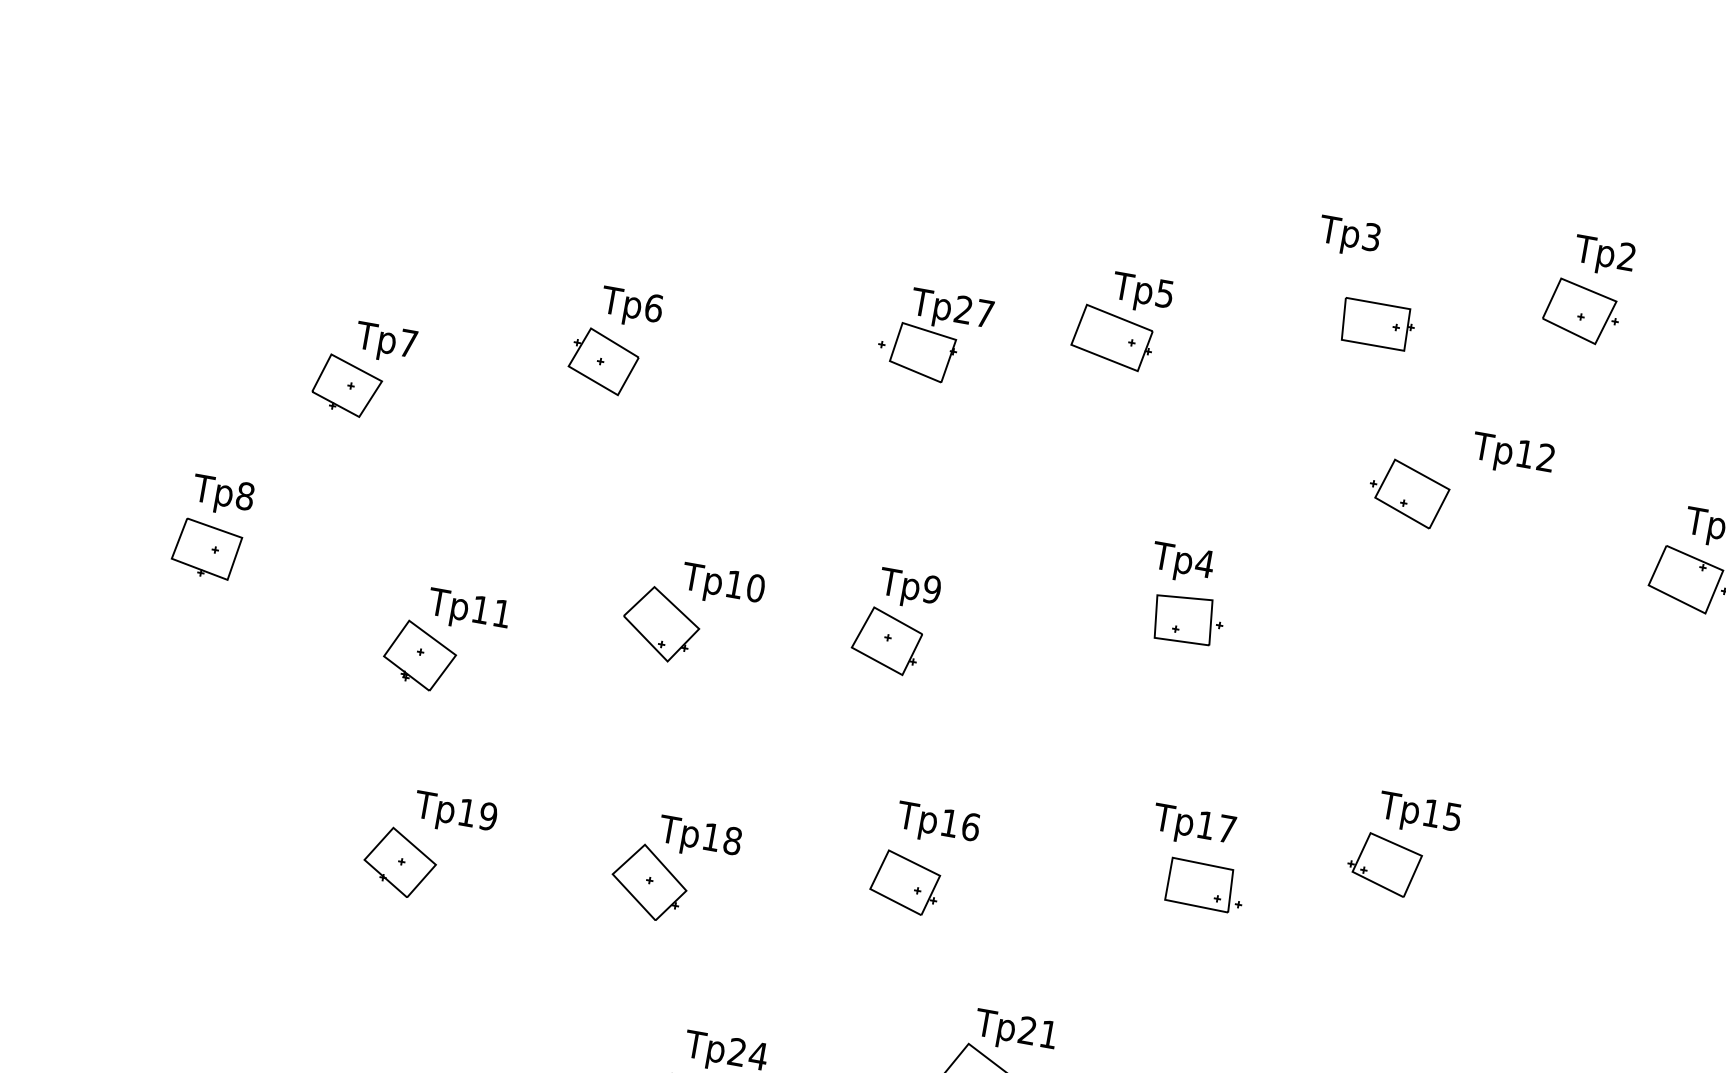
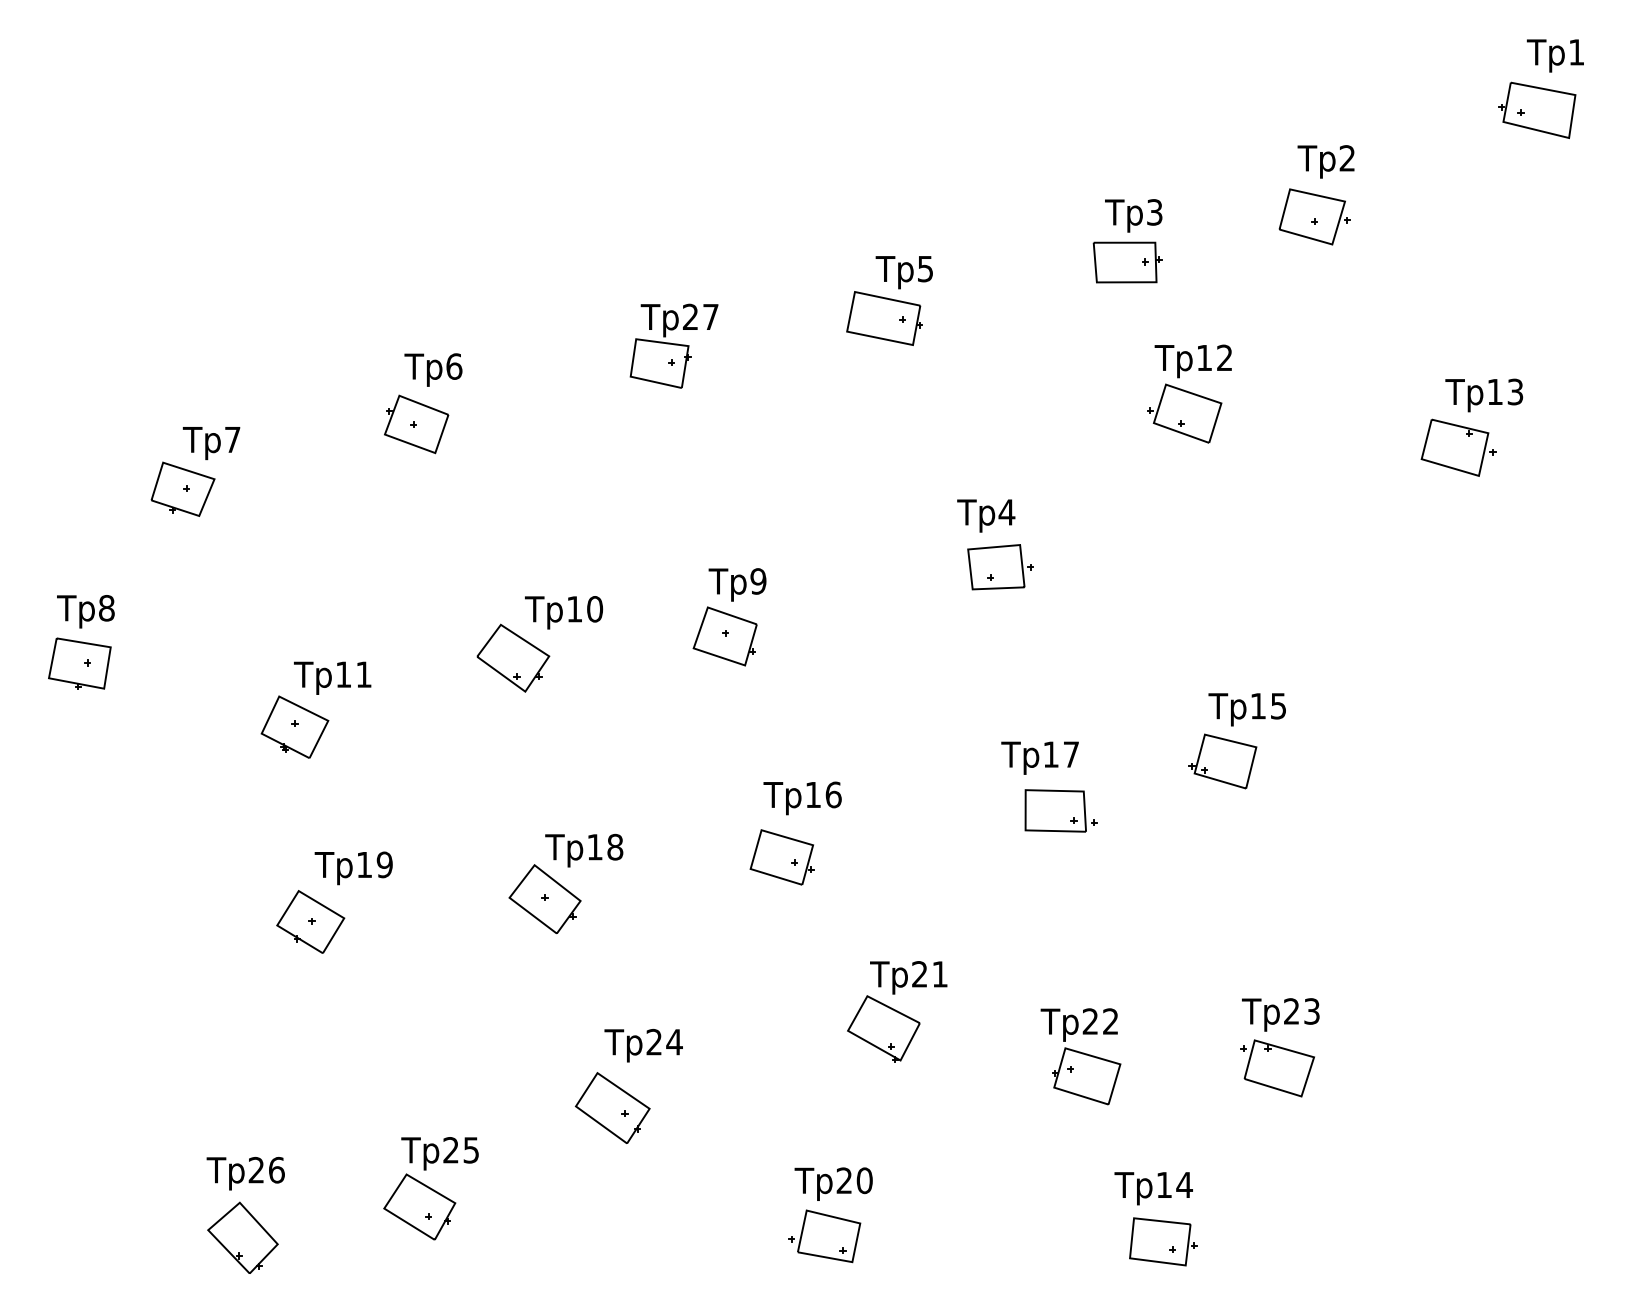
text: (1349, 236) -> (1133, 215), moved
part: (940, 336) -> (673, 345), moved
text: (1511, 455) -> (1192, 361), moved

